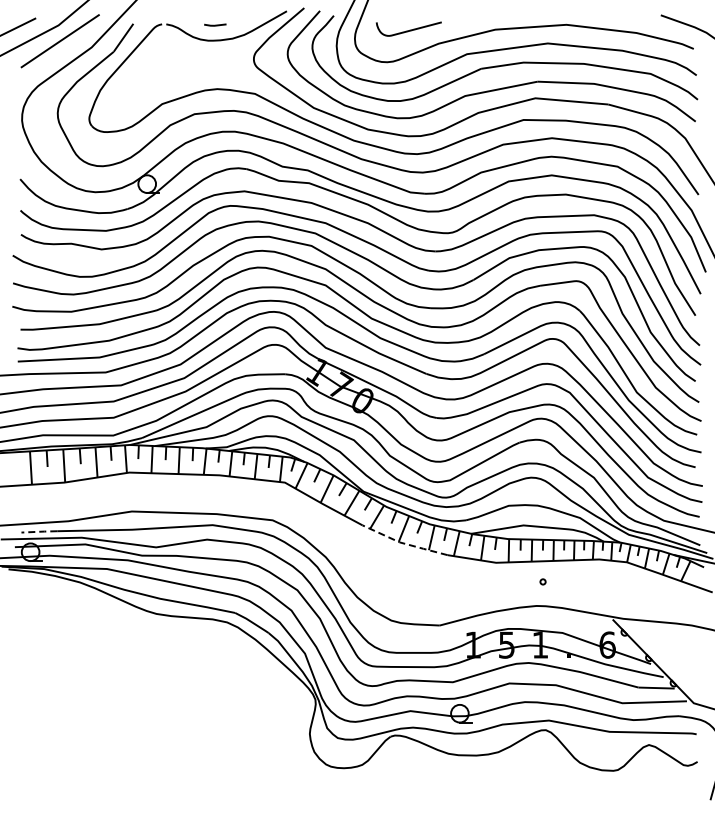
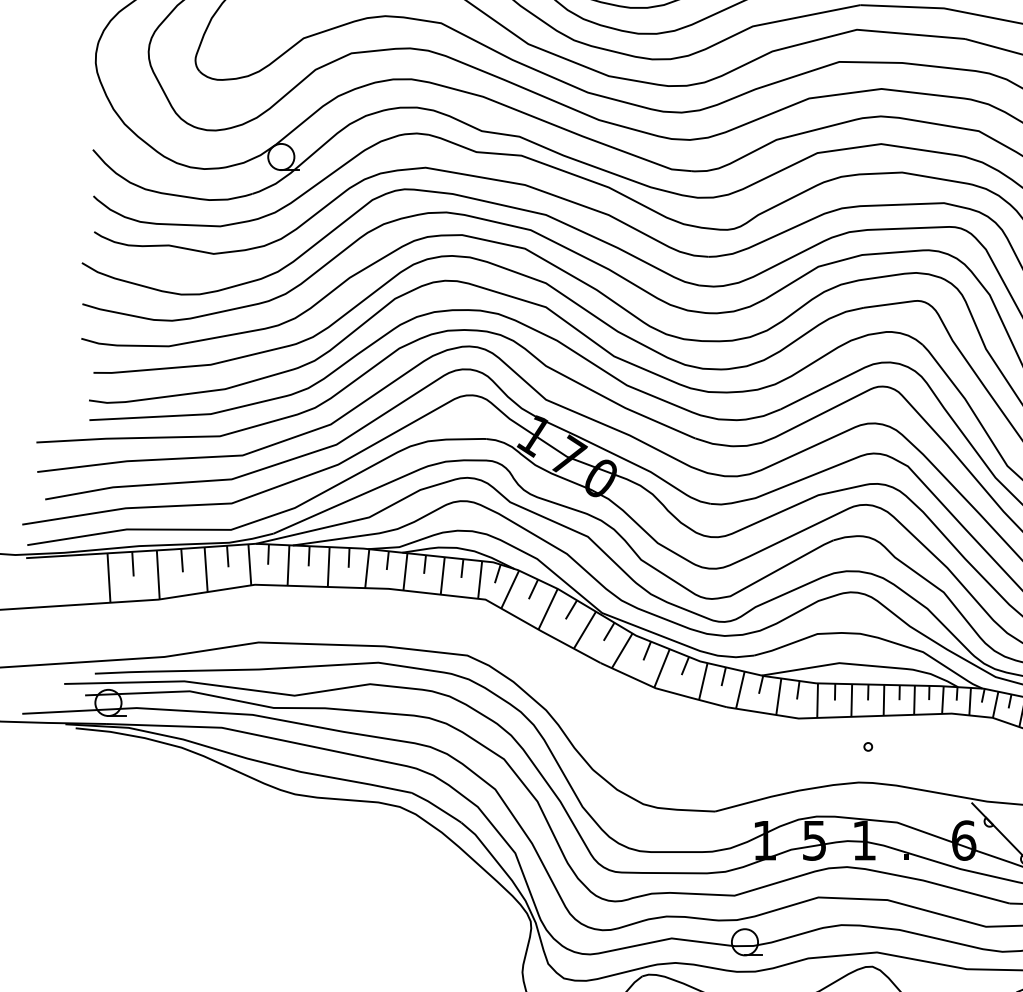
line: (40, 531) -> (123, 672), dashed -> solid
line: (404, 543) -> (662, 689), dashed -> solid

